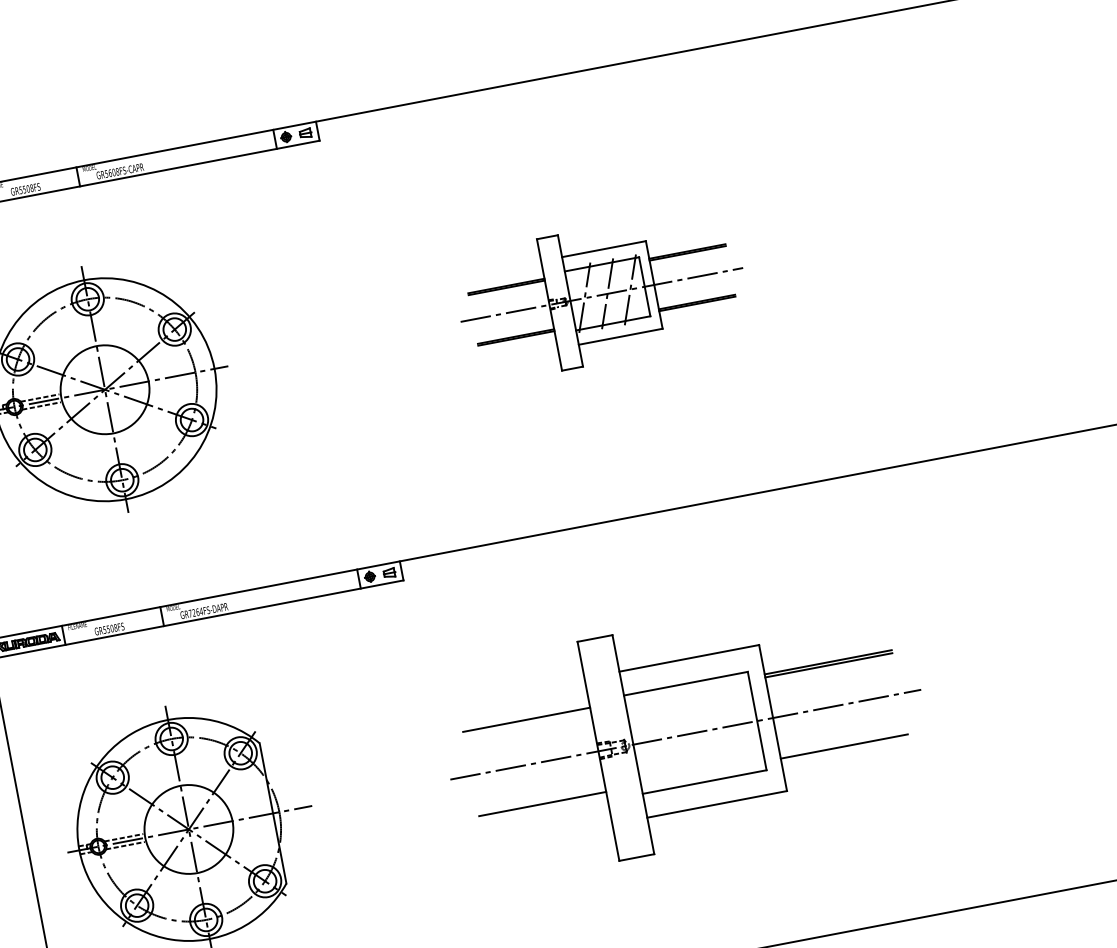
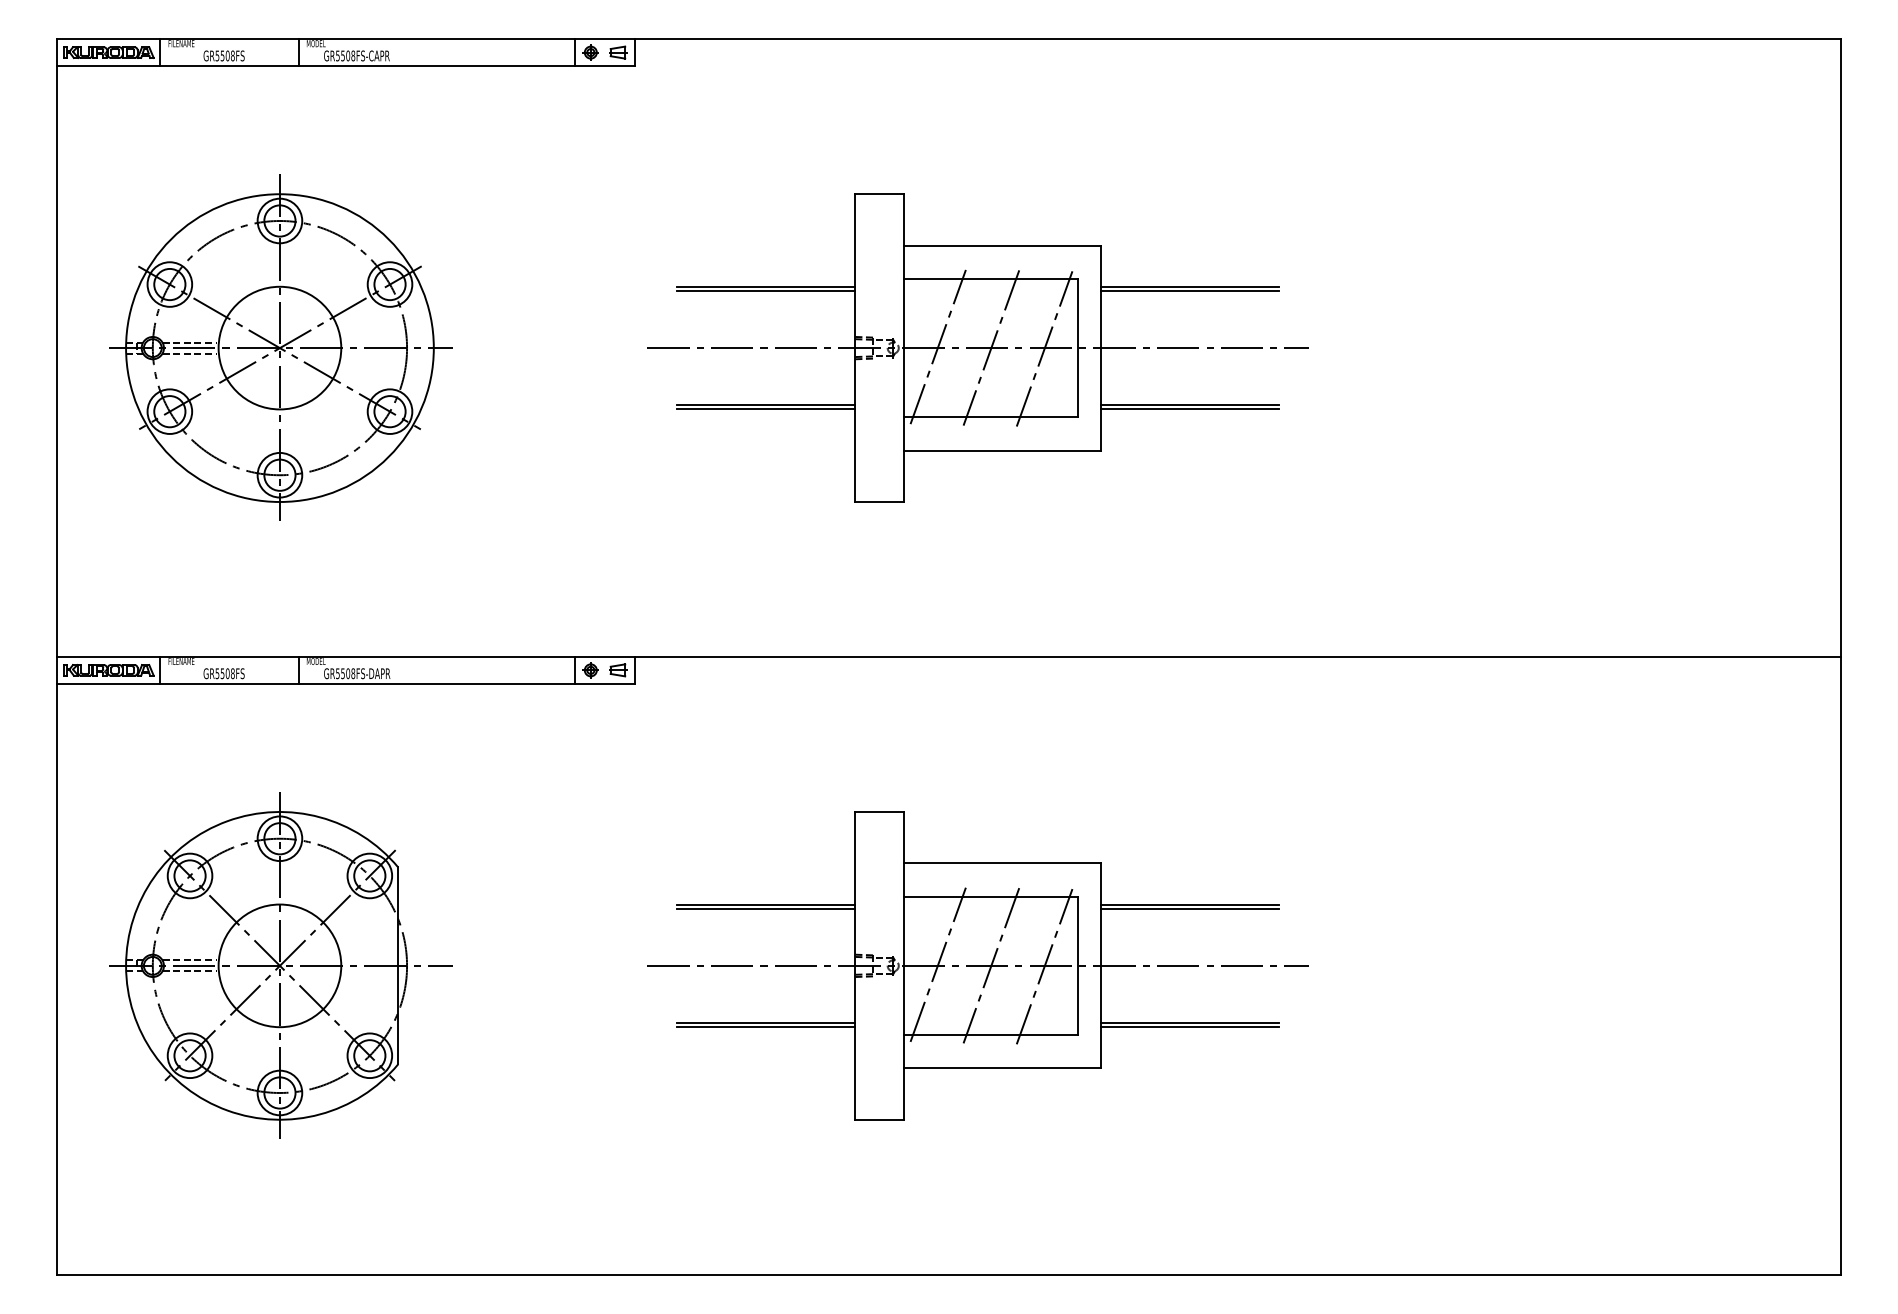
text: (109, 173) -> (342, 55), GR5608FS-CAPR -> GR5508FS-CAPR
part: (601, 294) -> (977, 347), size x1.67
text: (195, 612) -> (345, 673), GR7264FS-DAPR -> GR5508FS-DAPR
line: (526, 722) -> (765, 908), added
line: (733, 726) -> (1044, 966), added
line: (695, 732) -> (991, 965), added
line: (656, 739) -> (937, 964), added
line: (844, 749) -> (1189, 1027), added
line: (542, 807) -> (765, 1027), added

